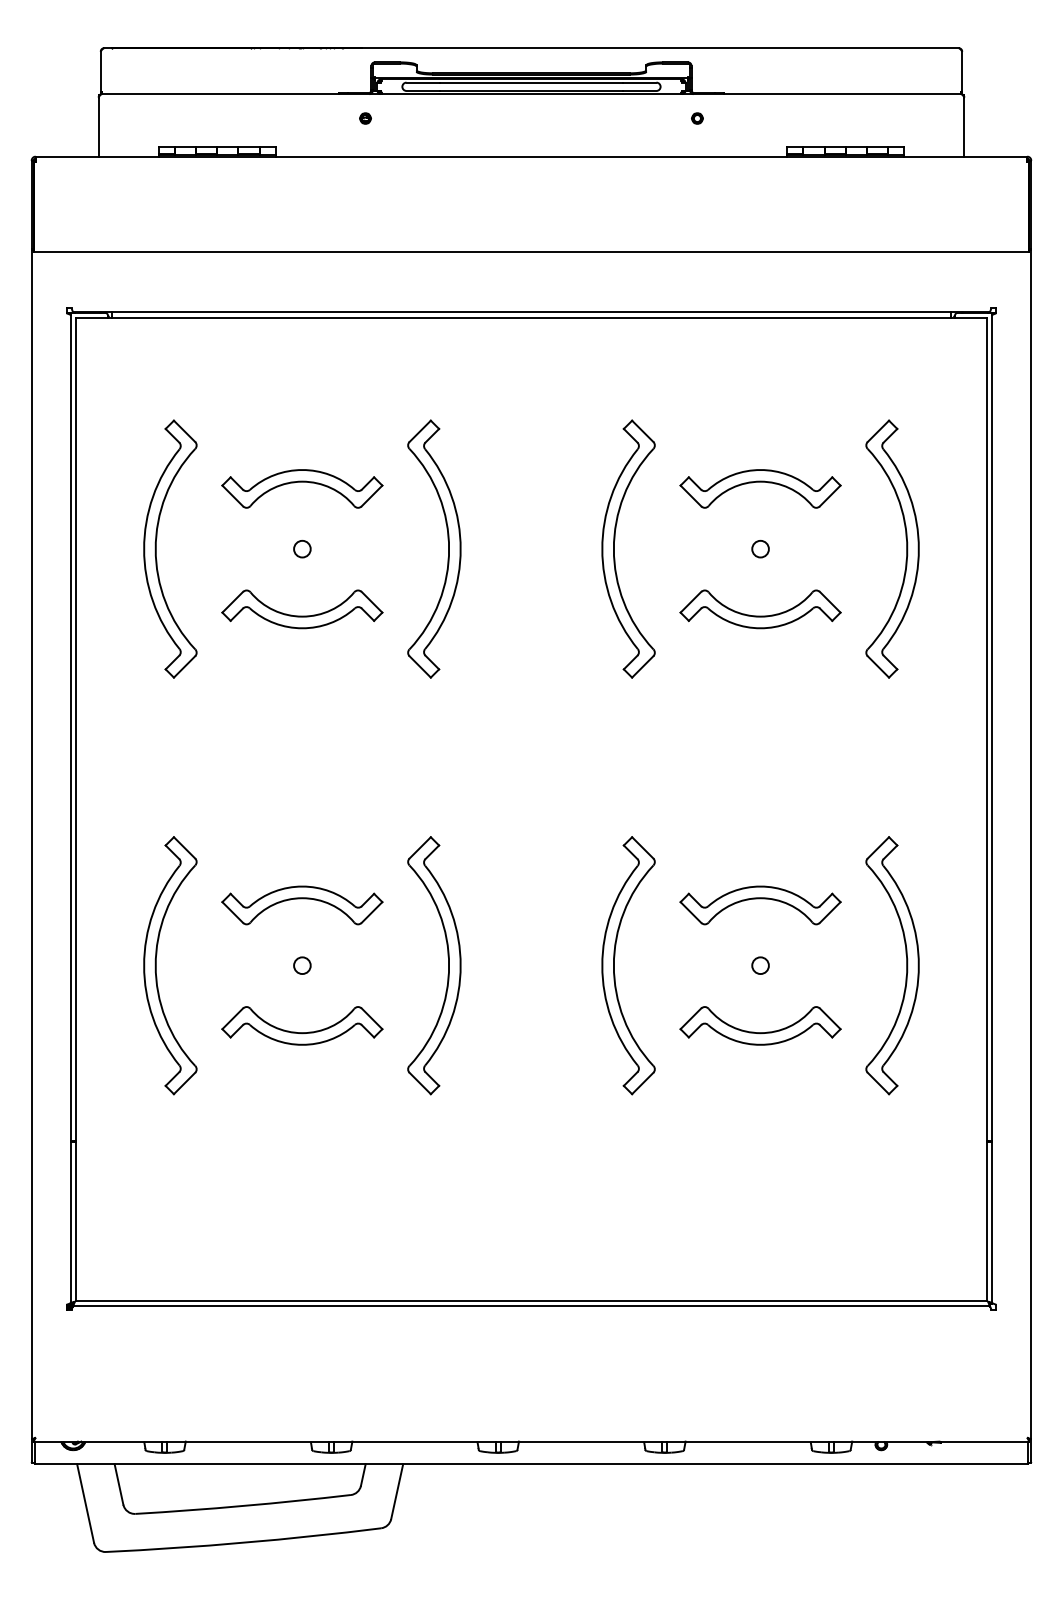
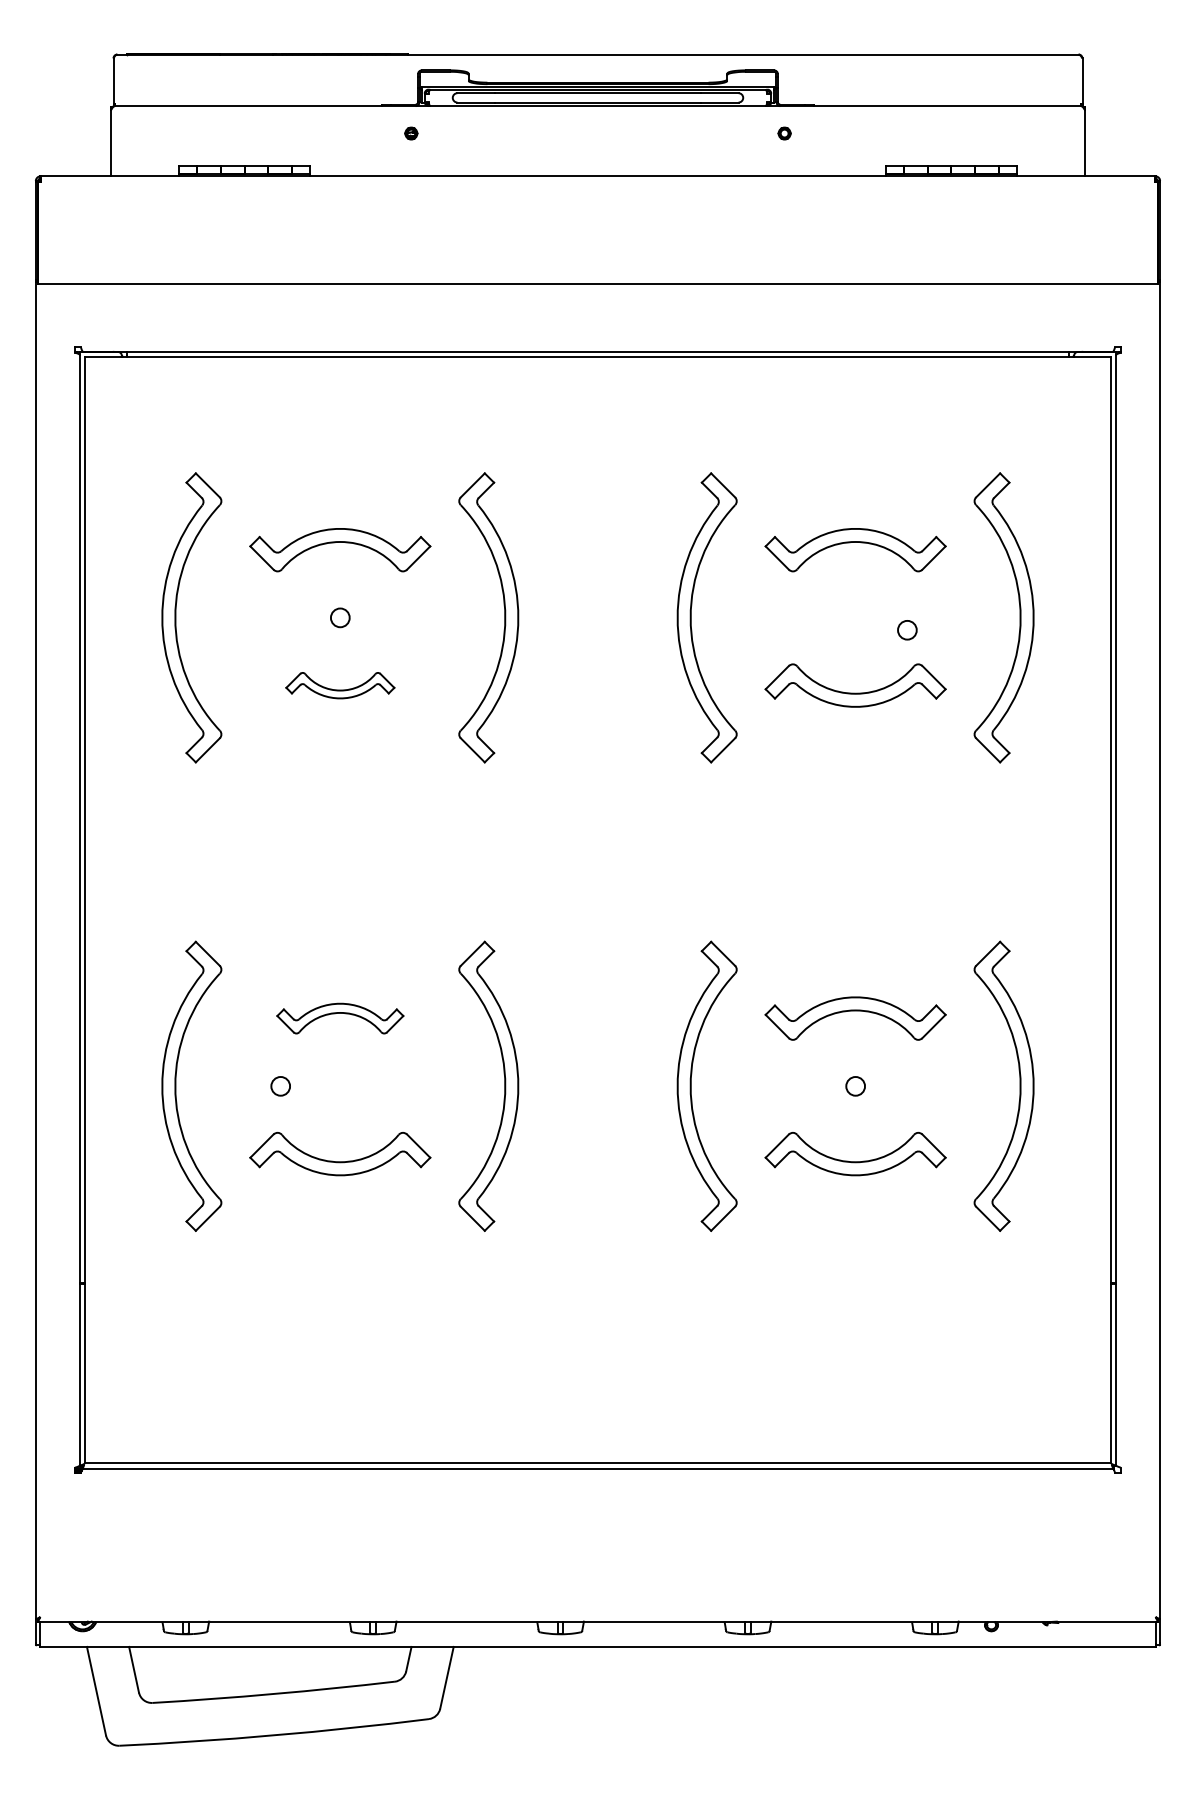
circle: (760, 549) -> (907, 630), moved
part: (302, 609) -> (340, 685), size x0.6
part: (302, 905) -> (340, 1018), size x0.7
circle: (302, 965) -> (280, 1086), moved

